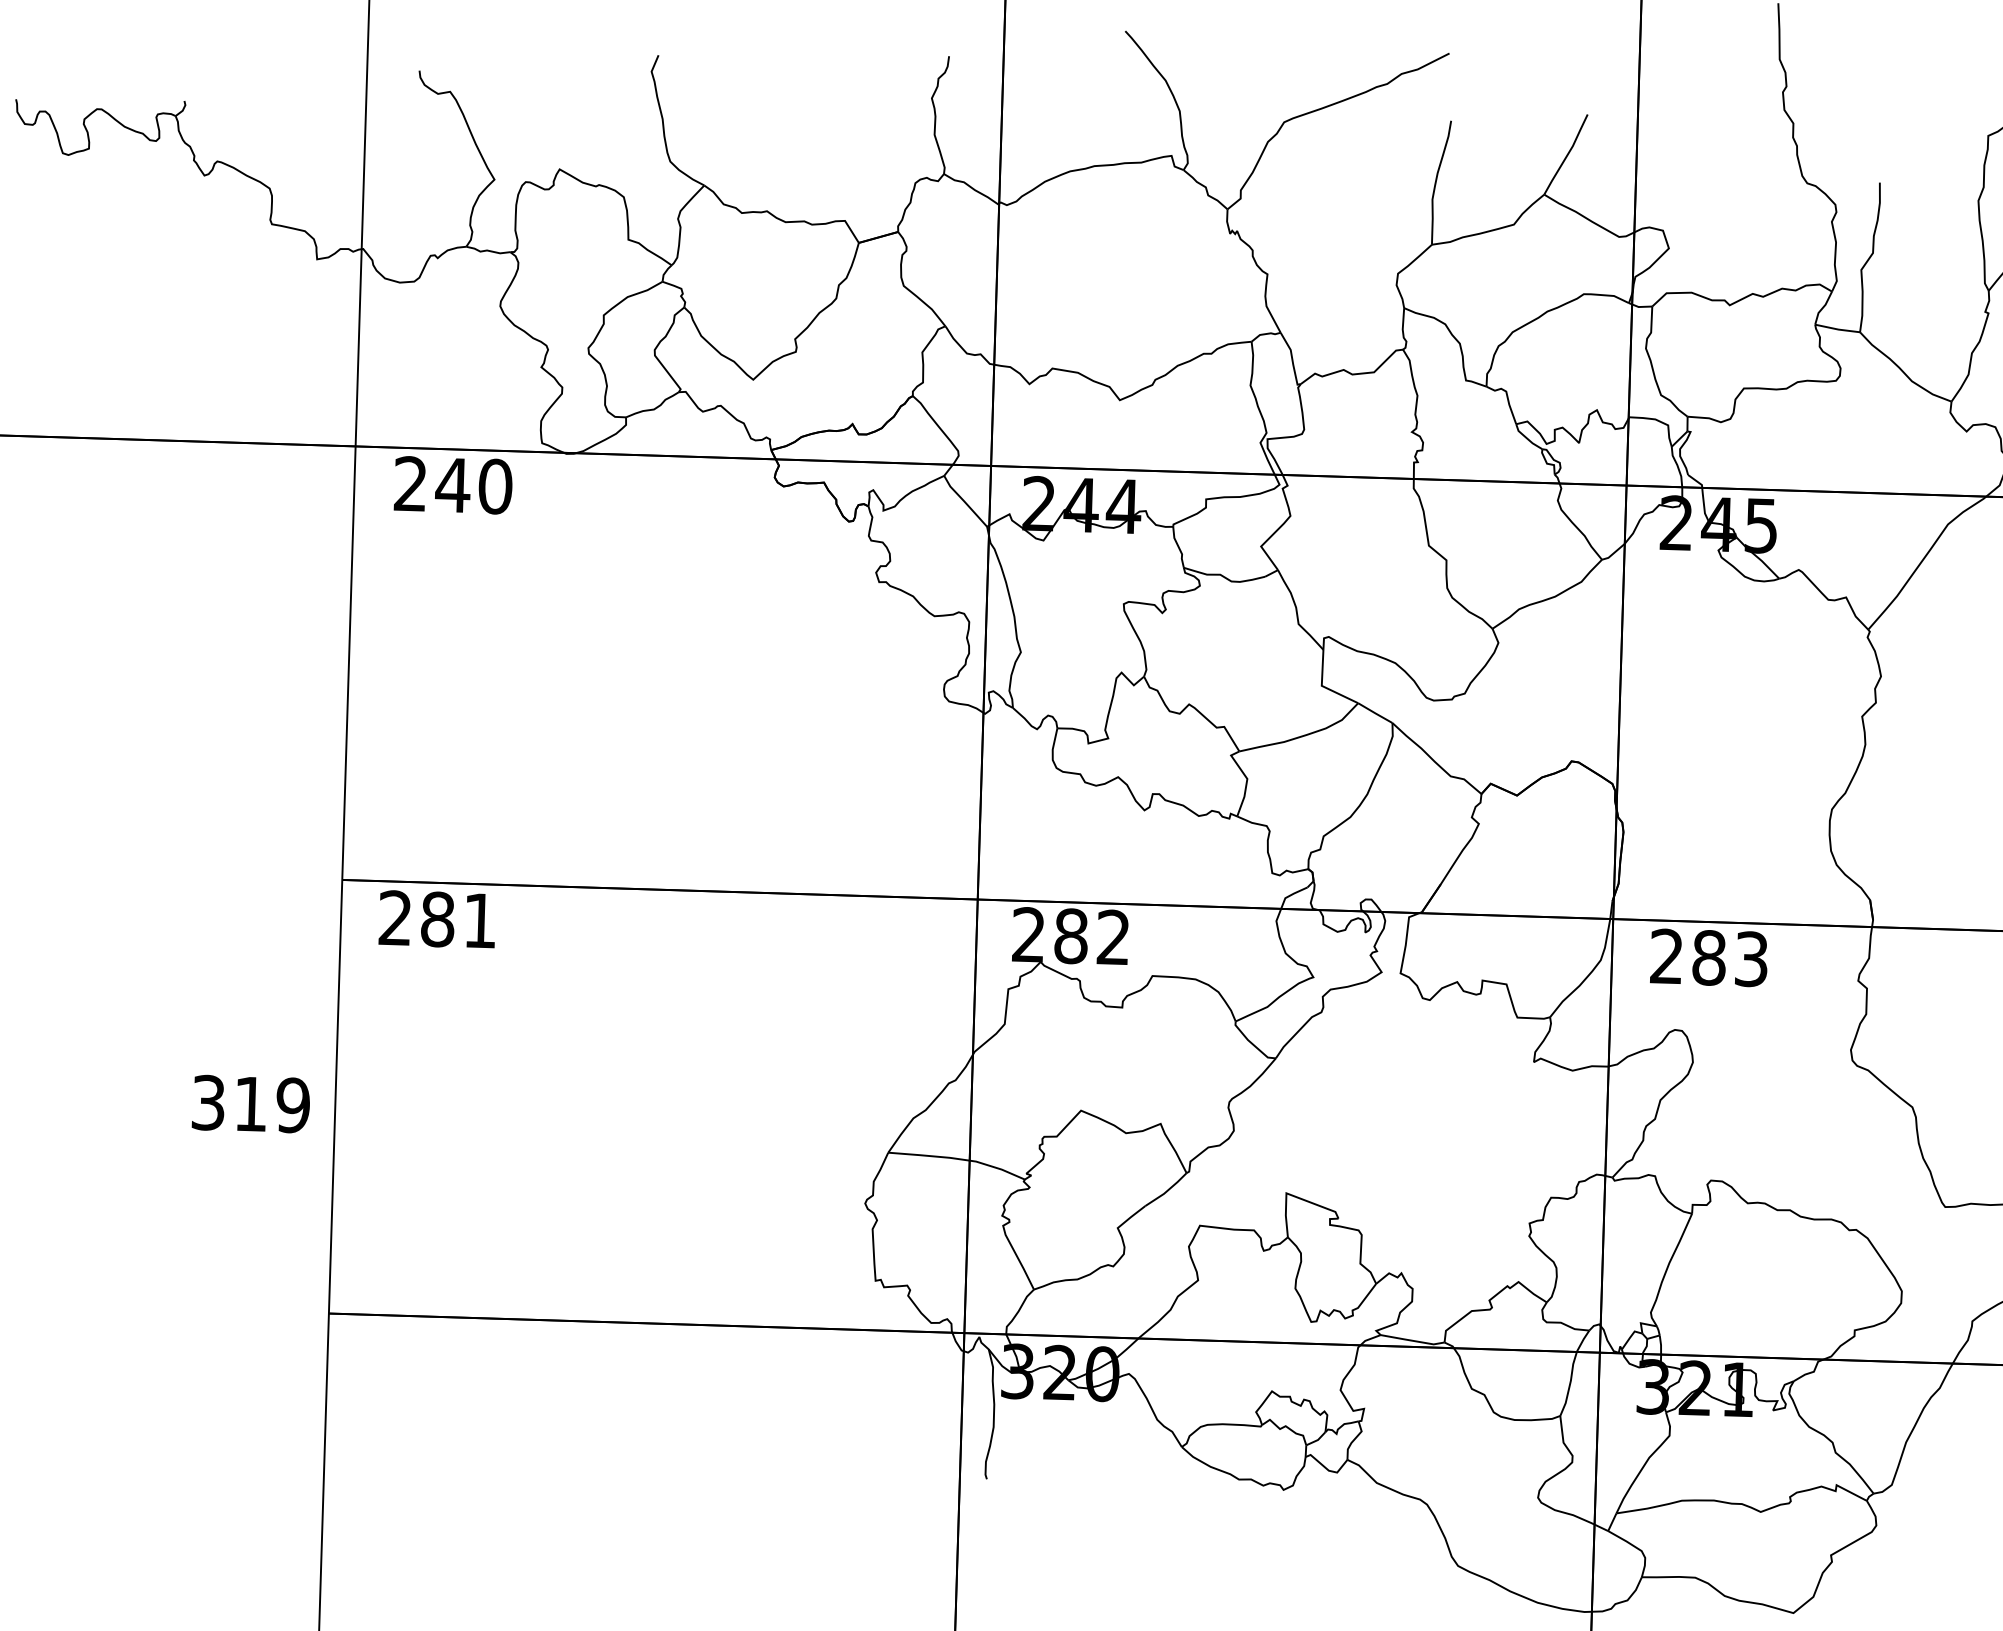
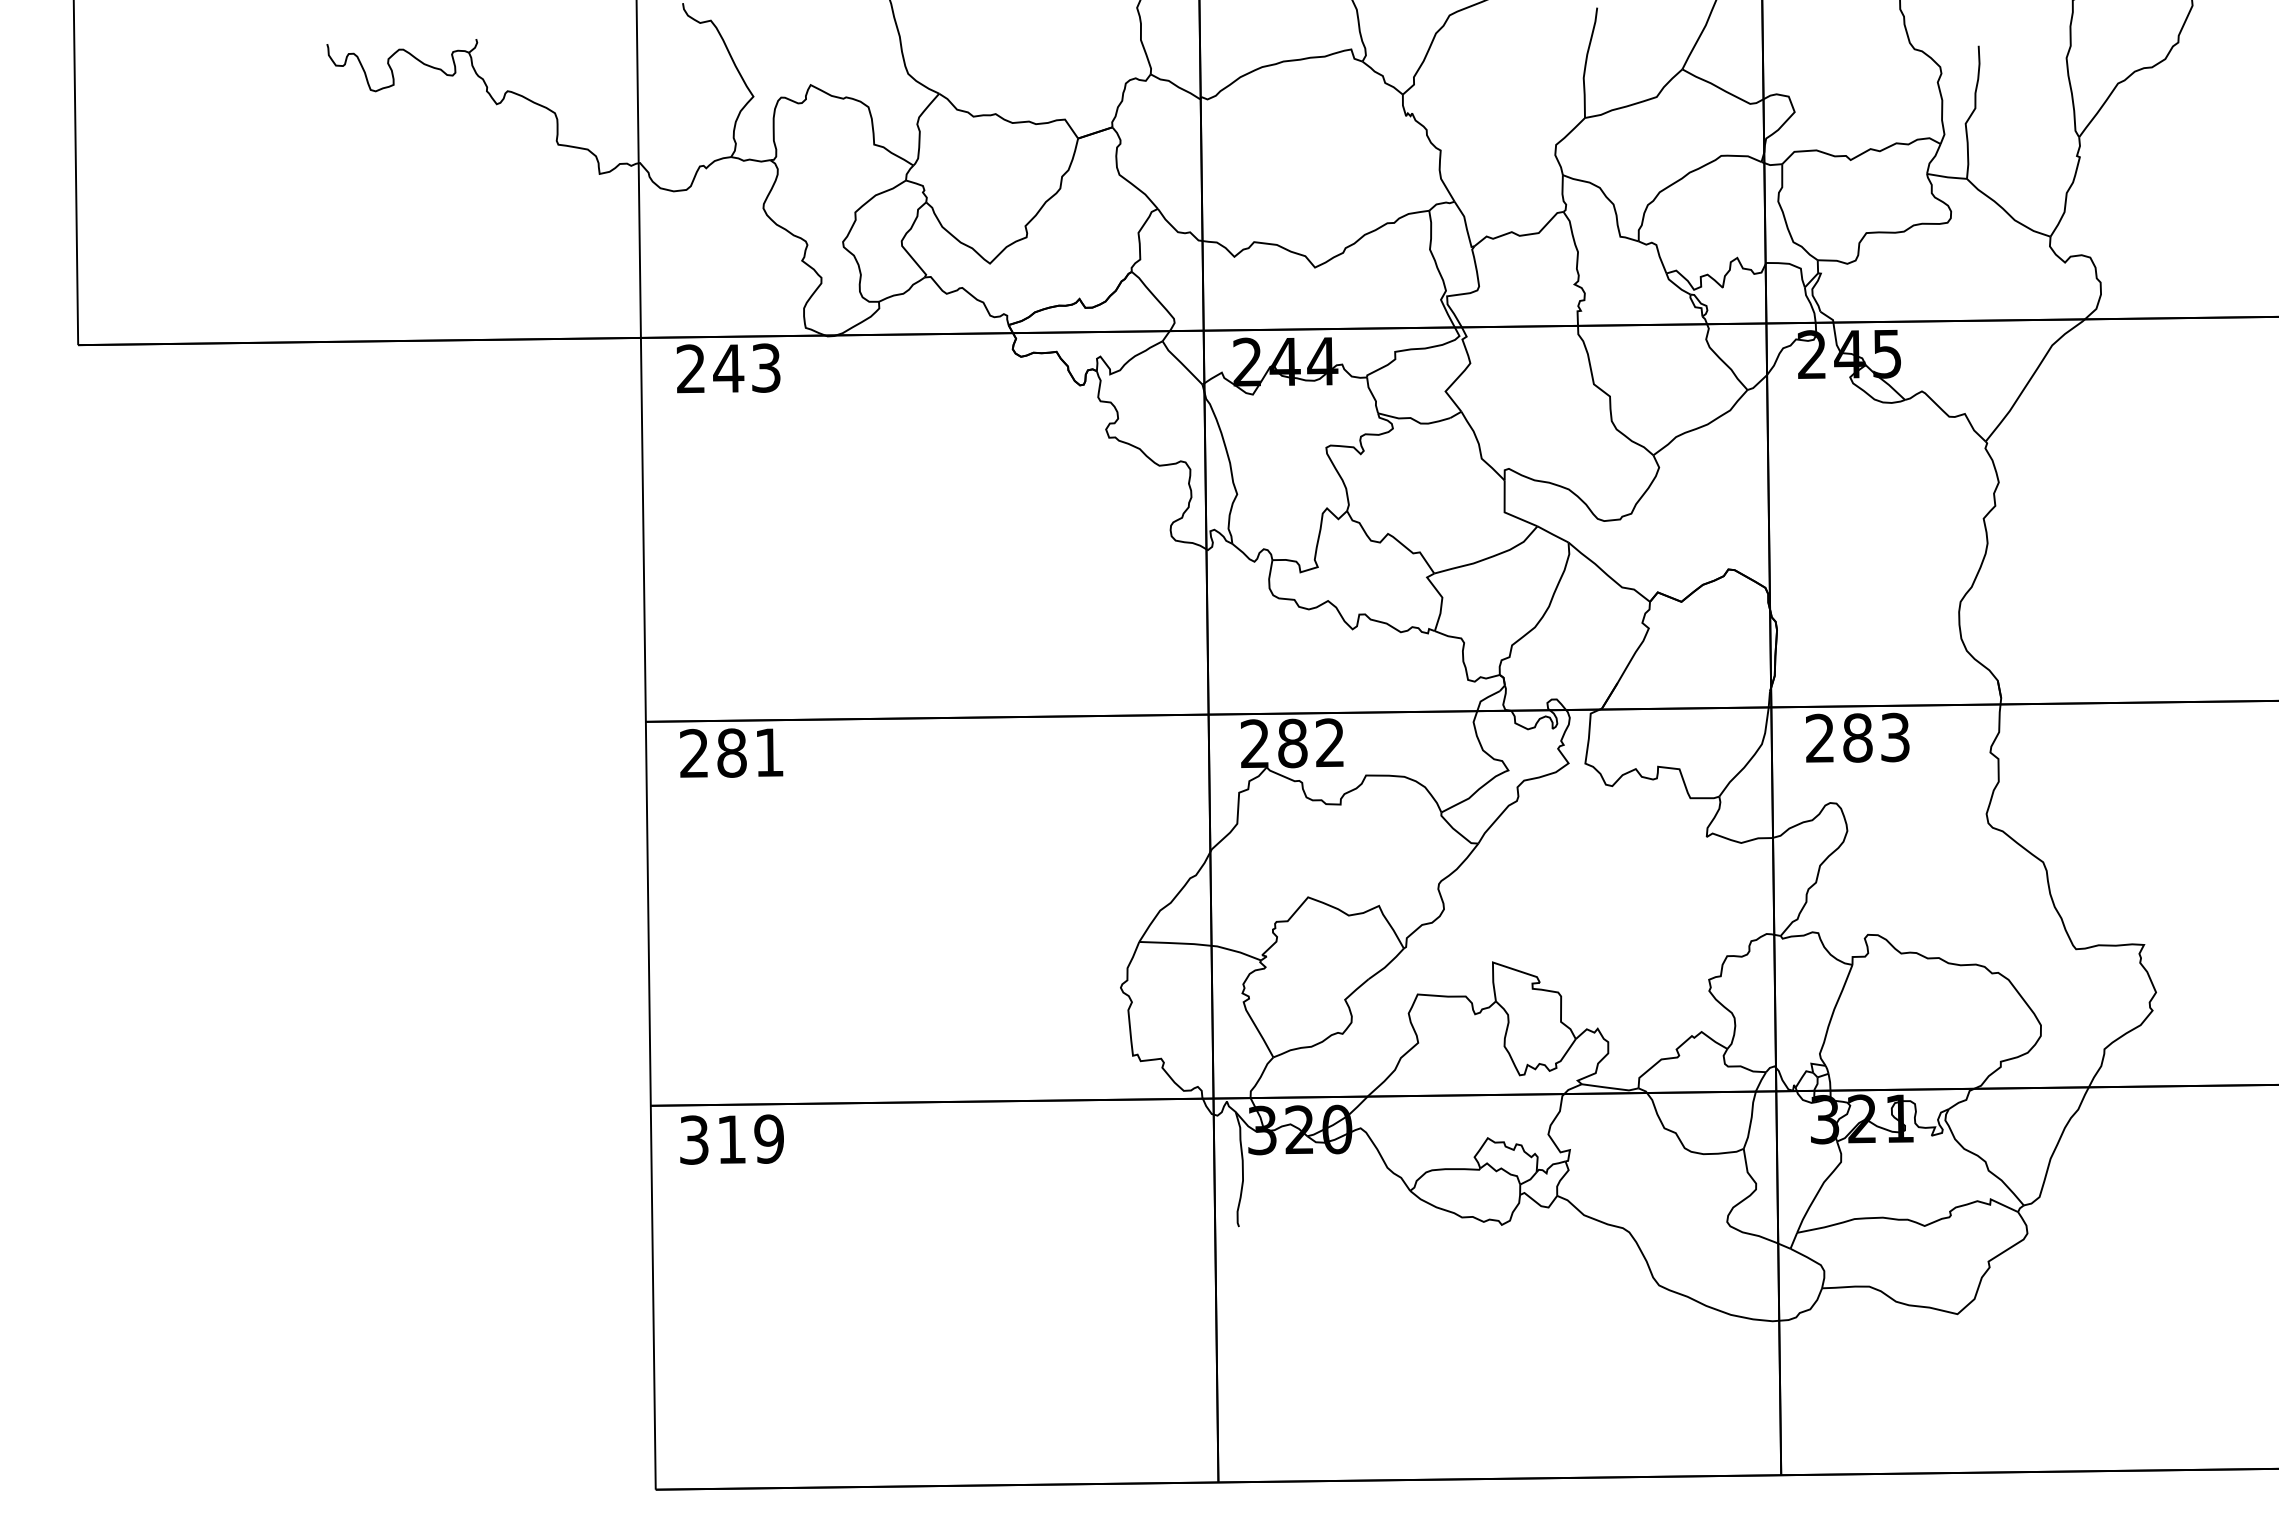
text: (495, 485) -> (766, 367), 240 -> 243
text: (250, 1103) -> (731, 1139), moved

